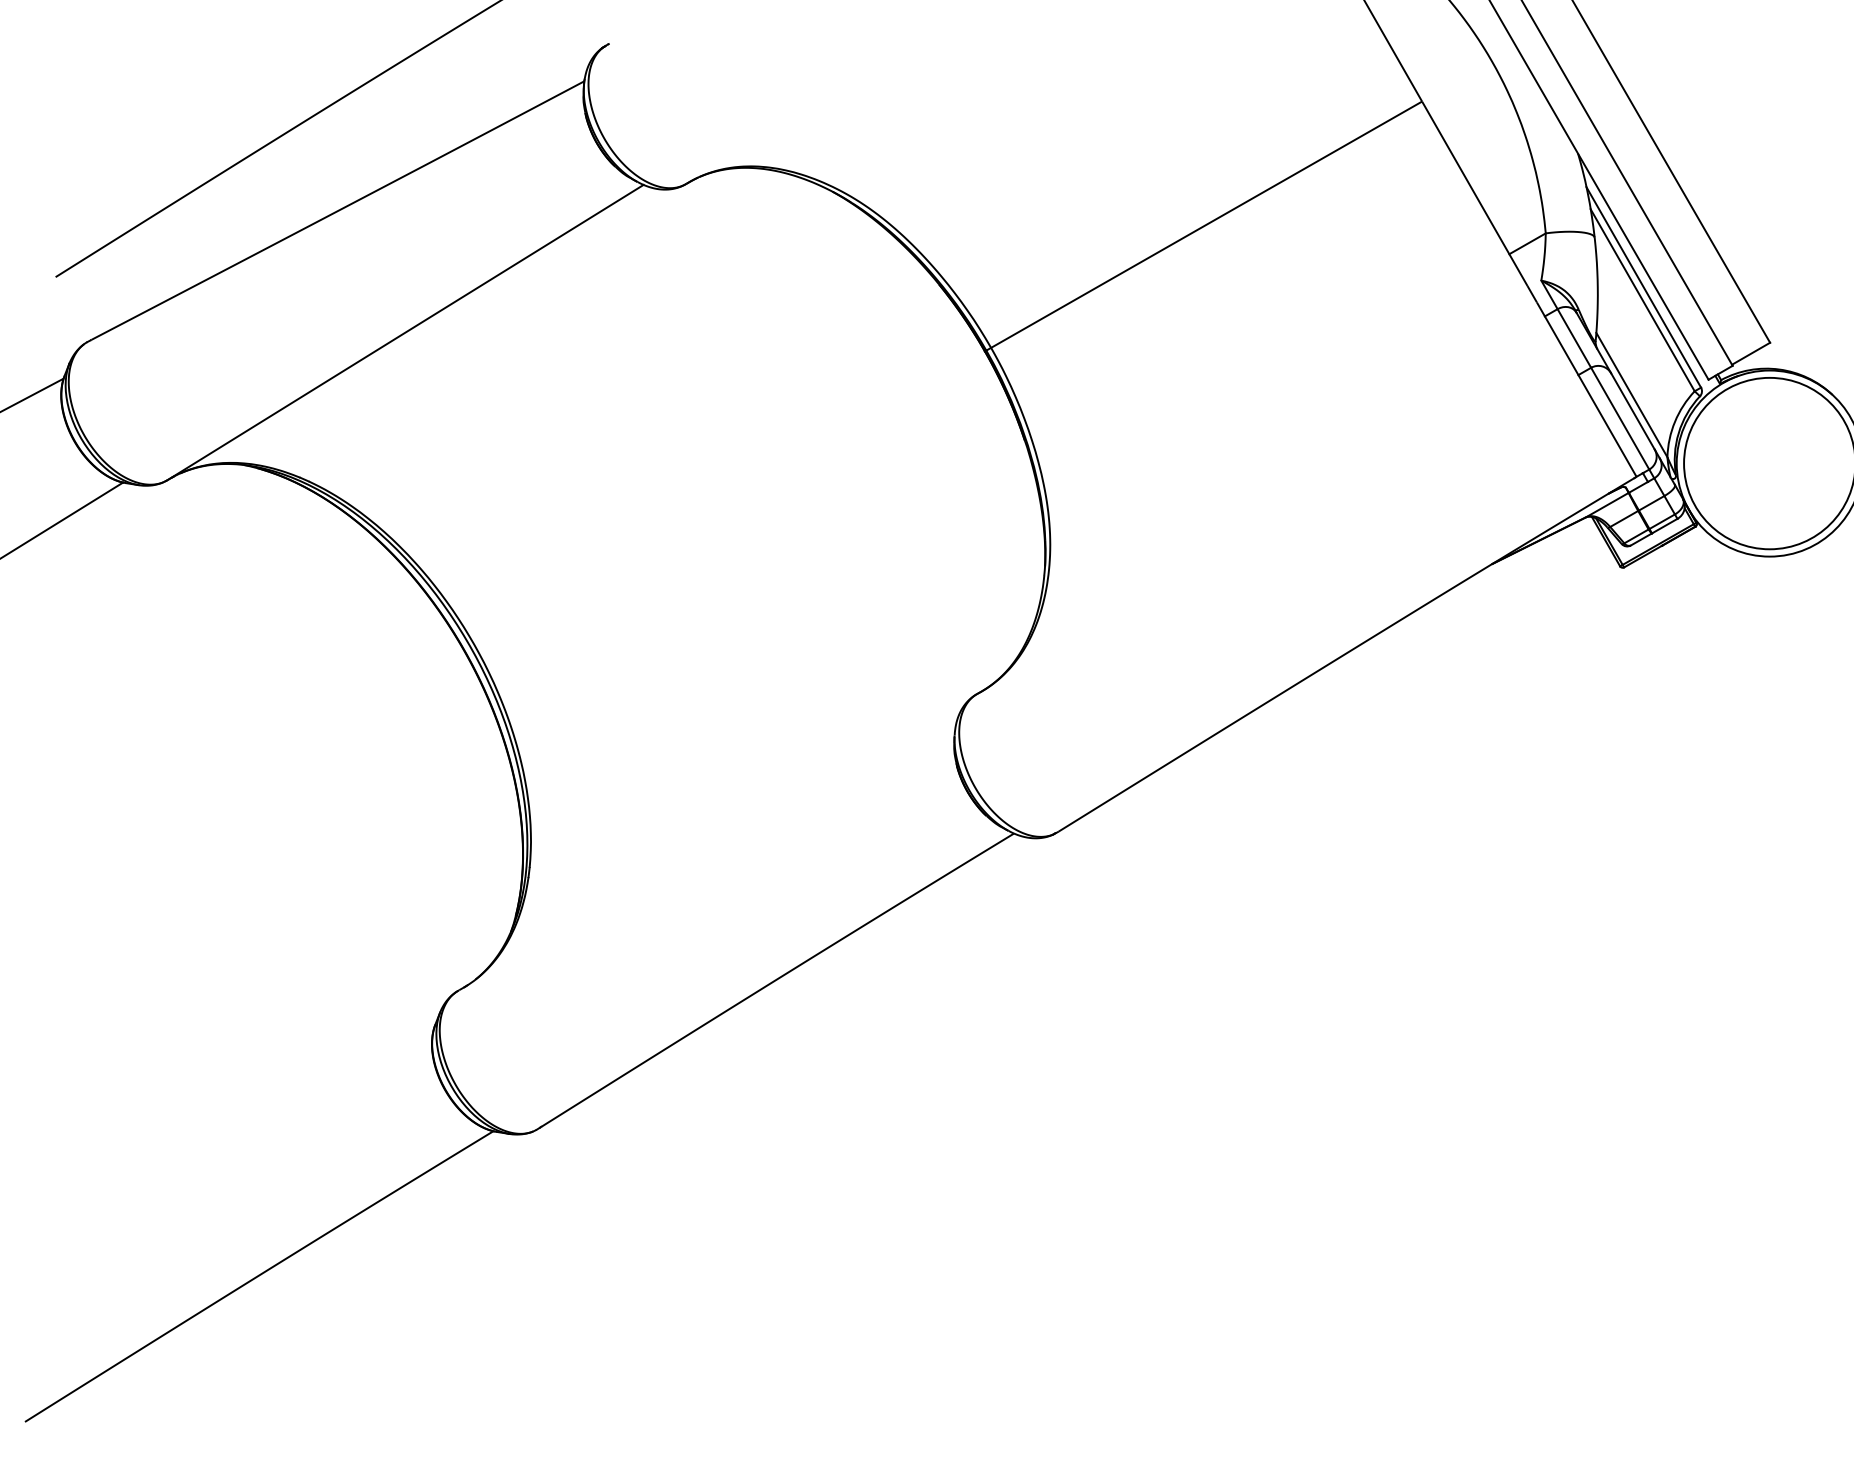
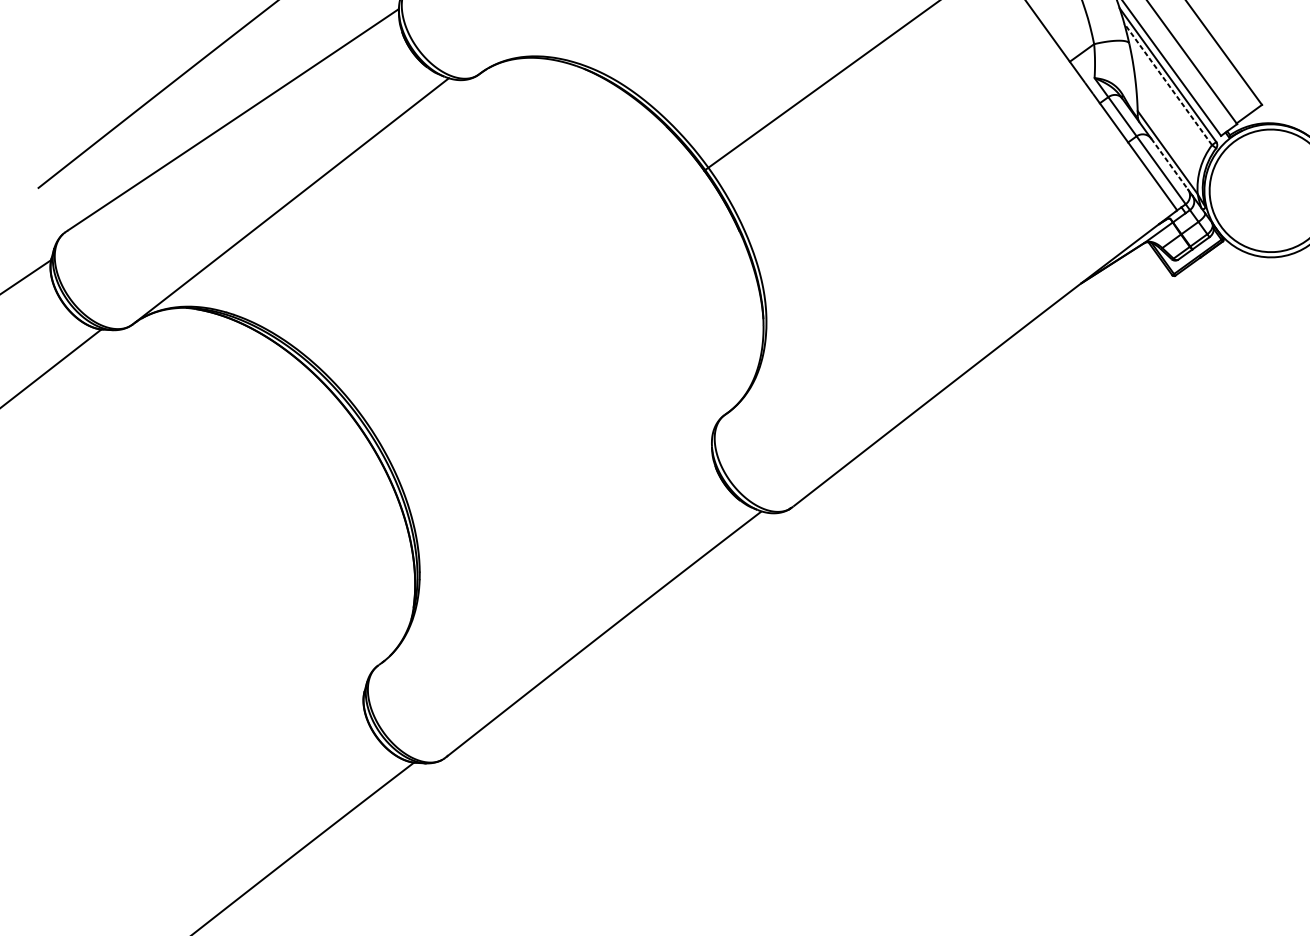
line: (1642, 300) -> (1168, 84), solid -> dashed
line: (1632, 411) -> (1169, 164), solid -> dashed

